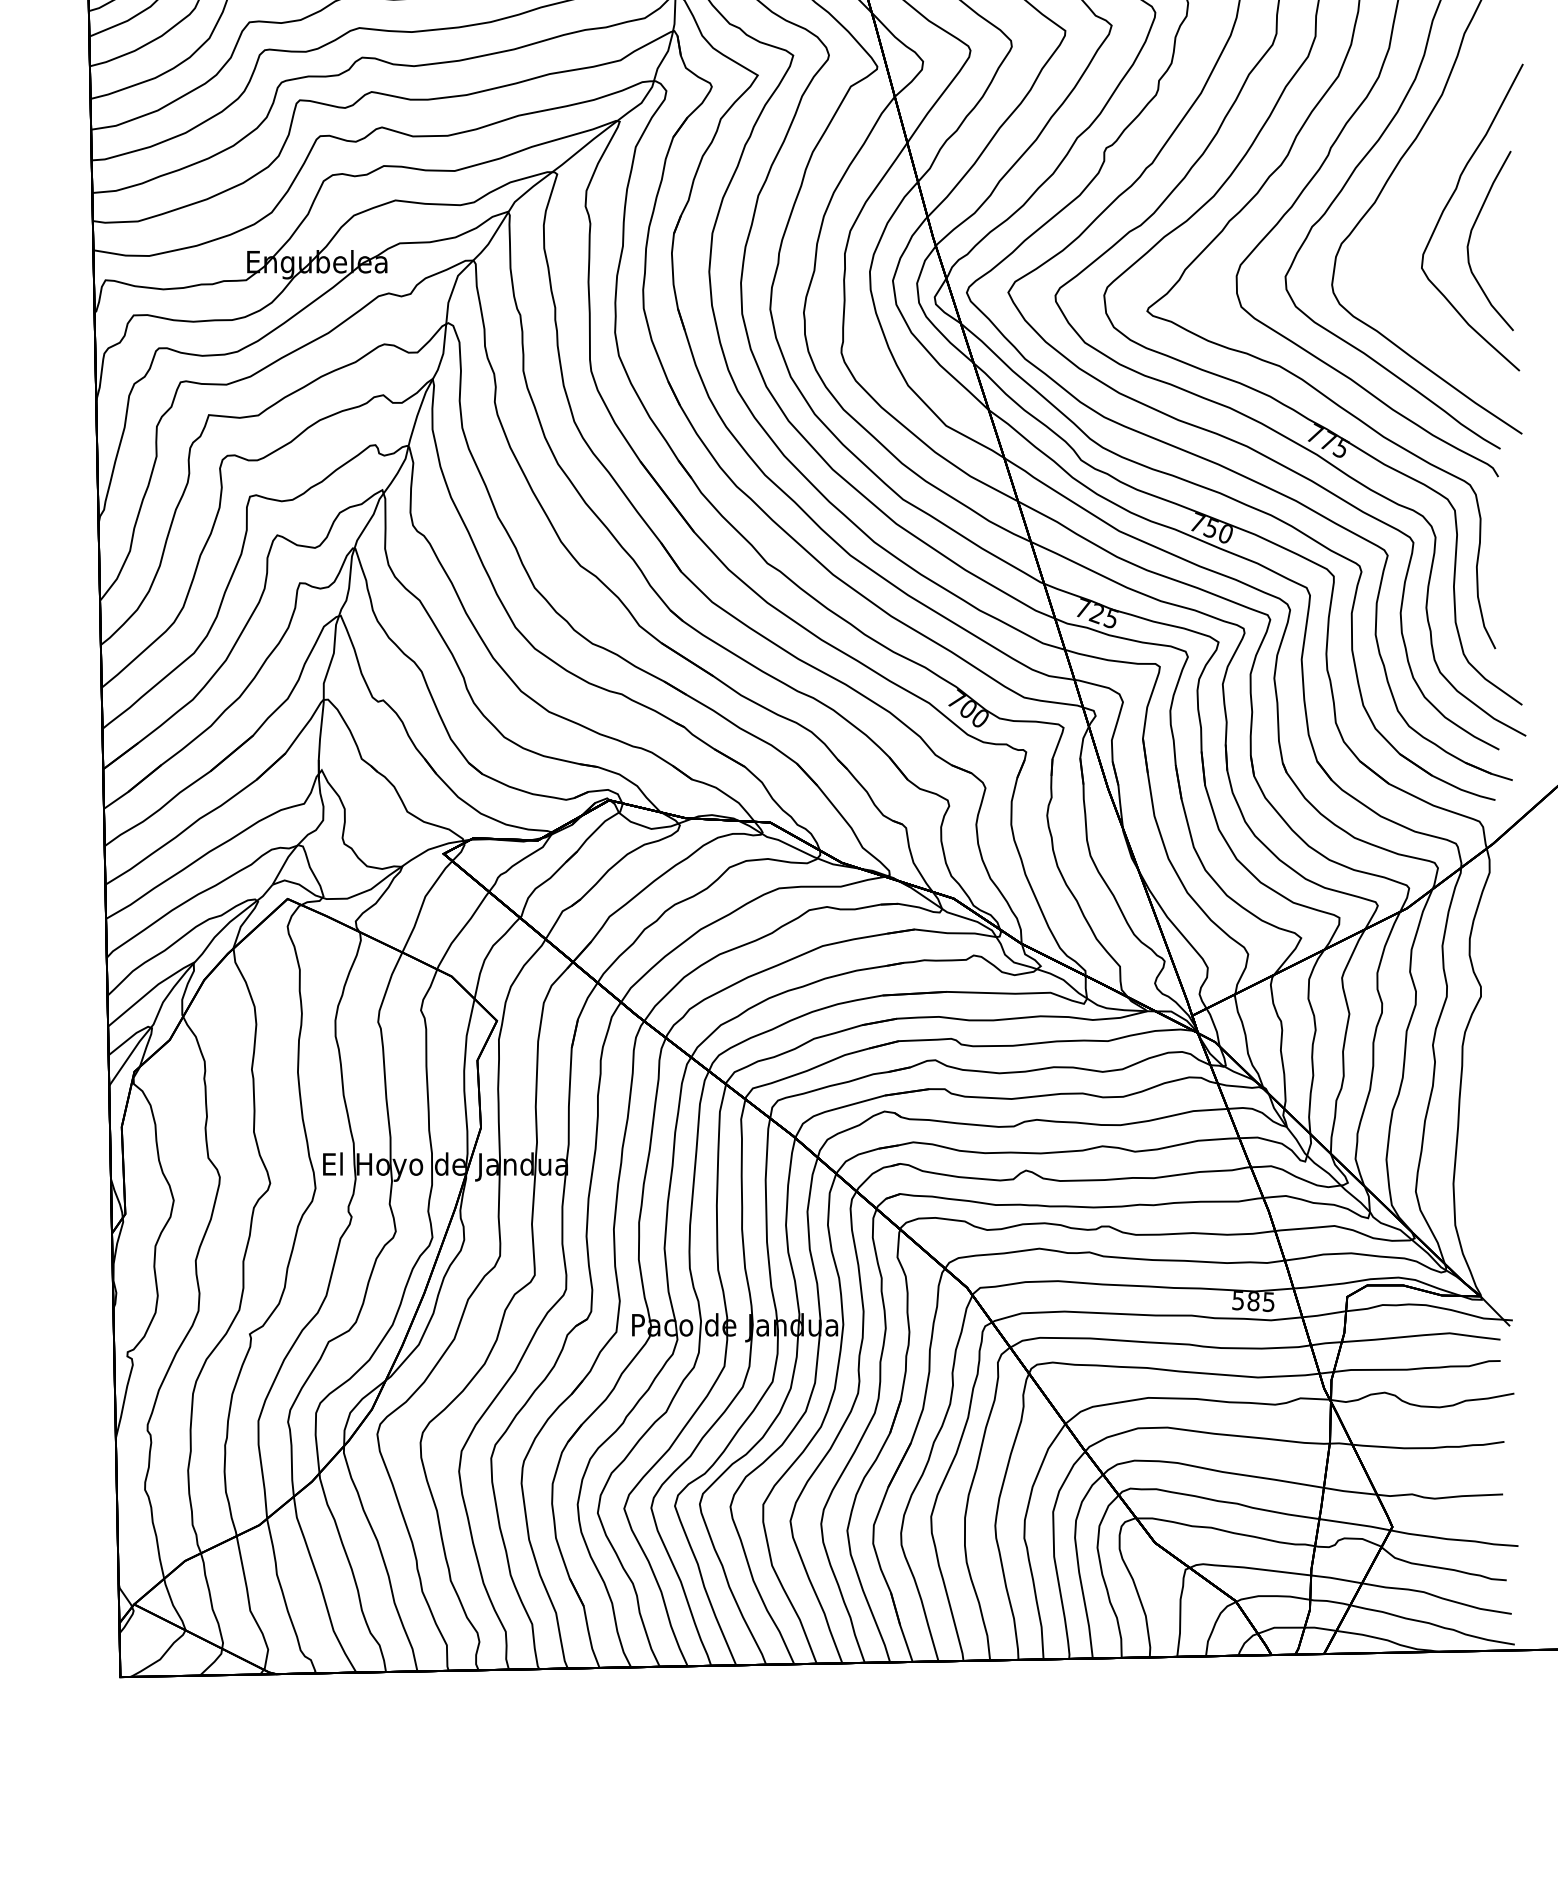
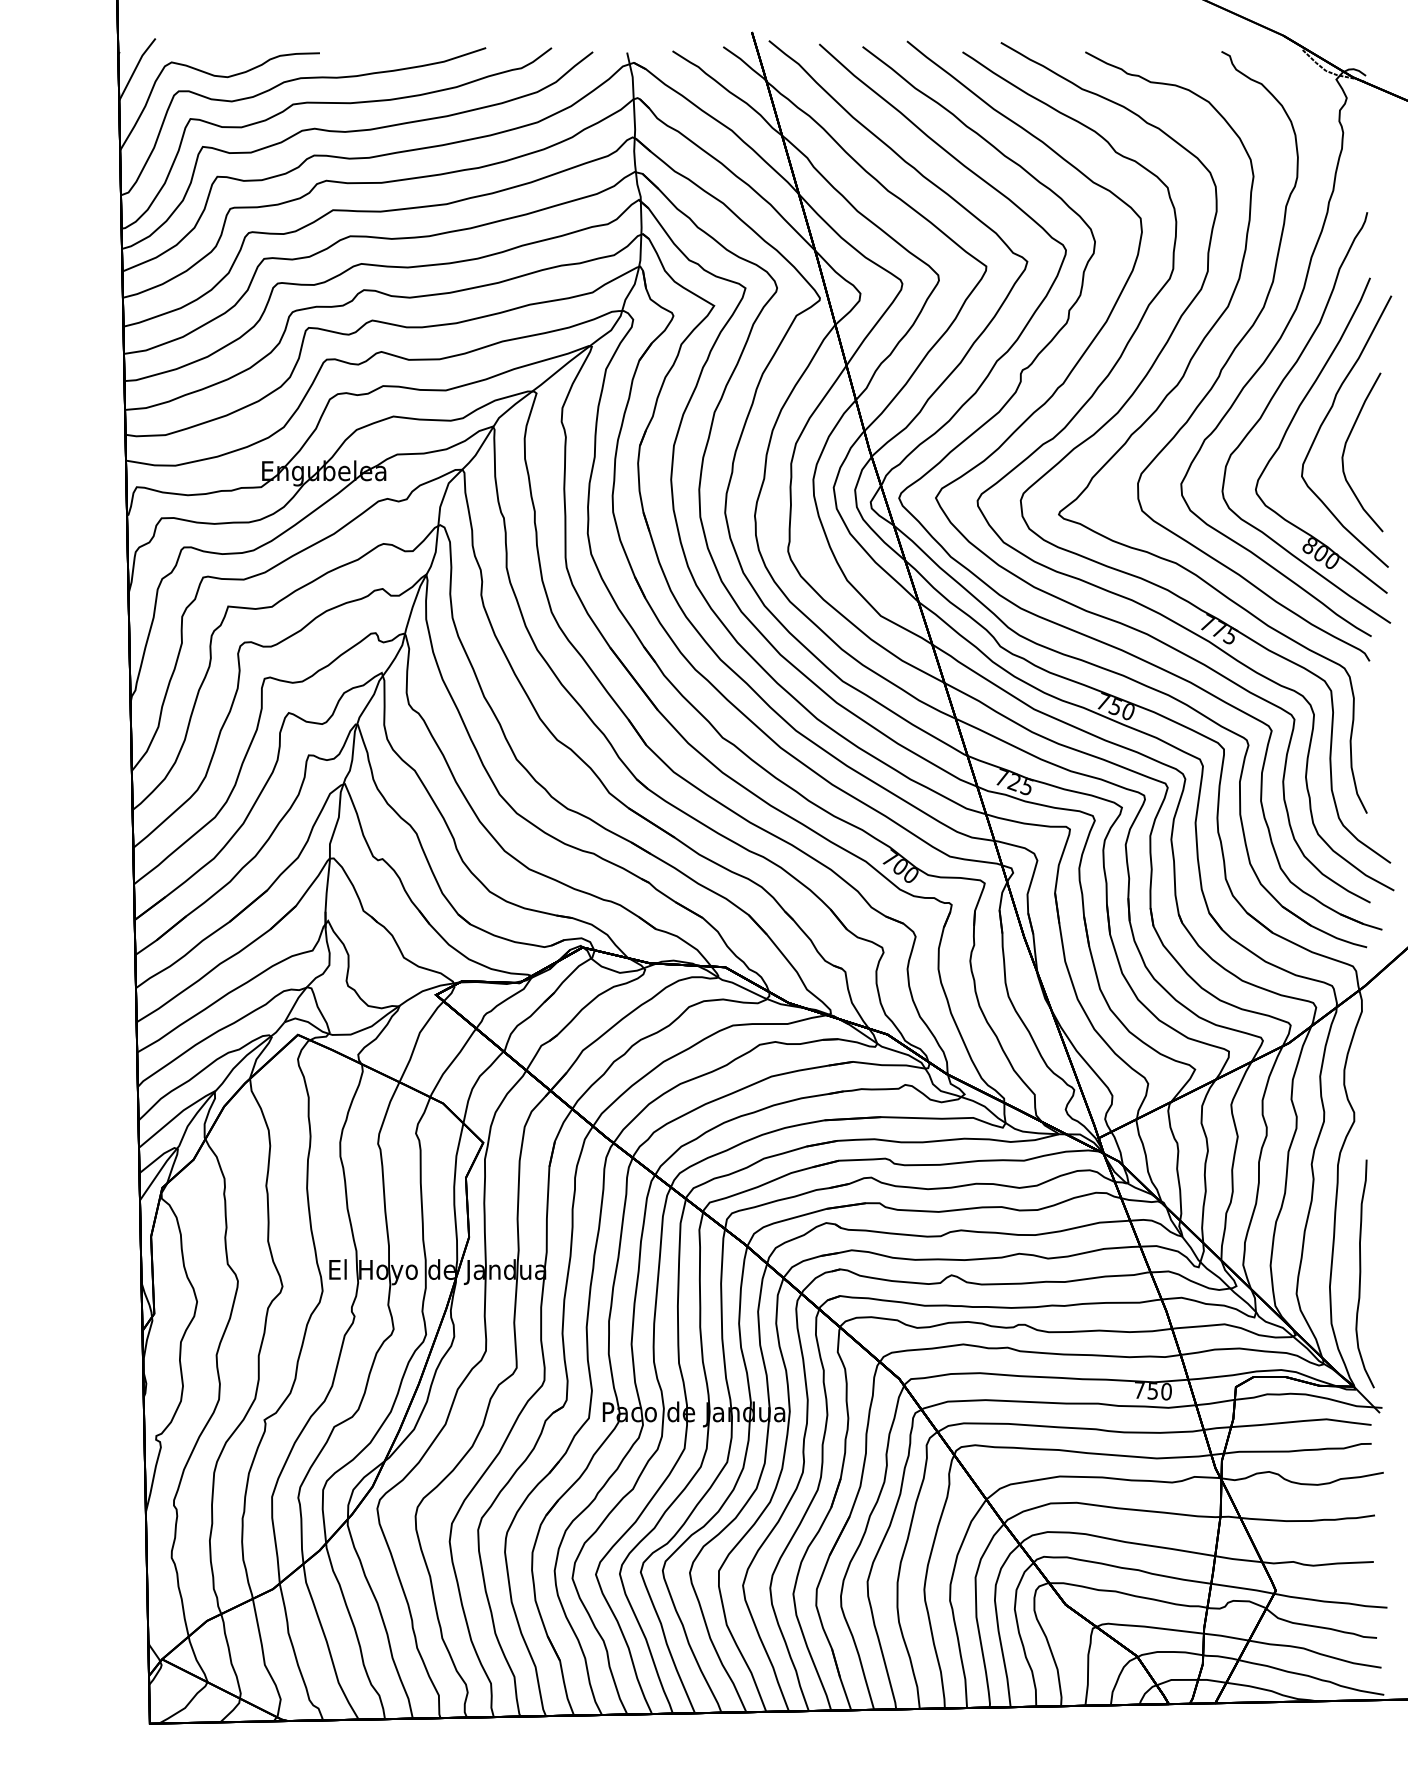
part: (1414, 200) -> (1295, 416), added
curve: (1489, 1168) -> (1361, 1273), added
text: (1253, 1301) -> (1152, 1391), 585 -> 750

